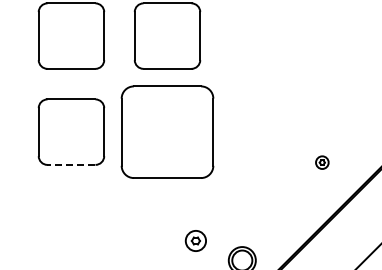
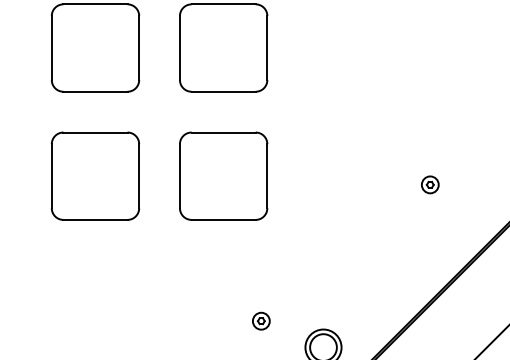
part: (167, 131) -> (223, 175), size x0.71
part: (322, 162) -> (430, 184), moved
line: (70, 164) -> (94, 219), dashed -> solid
part: (195, 240) -> (261, 320), size x0.62

